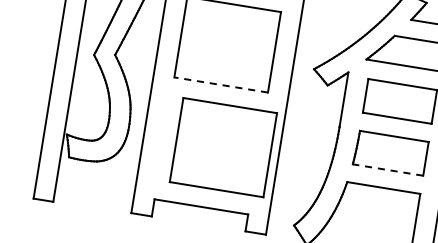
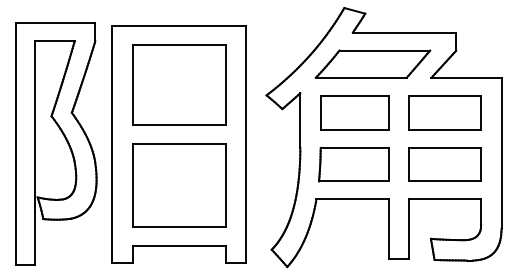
line: (220, 85) -> (178, 125), dashed -> solid
part: (223, 147) -> (179, 185), moved
line: (387, 170) -> (353, 181), dashed -> solid

